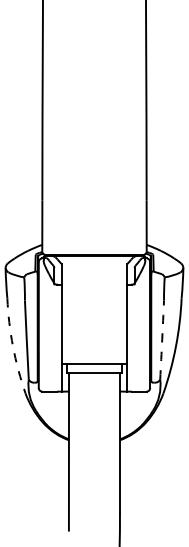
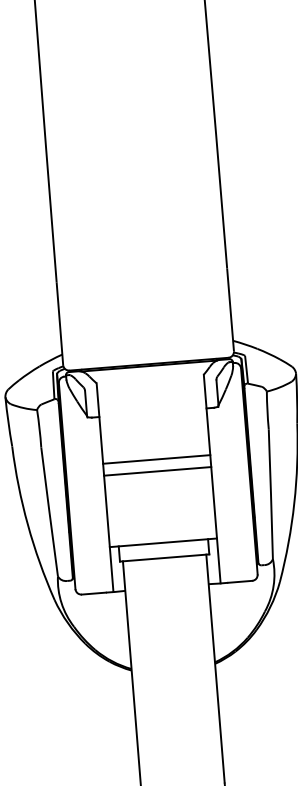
line: (94, 313) -> (156, 459), added
line: (94, 320) -> (157, 471), added
arc: (162, 339) -> (271, 493), dashed -> solid
arc: (13, 346) -> (28, 524), dashed -> solid

